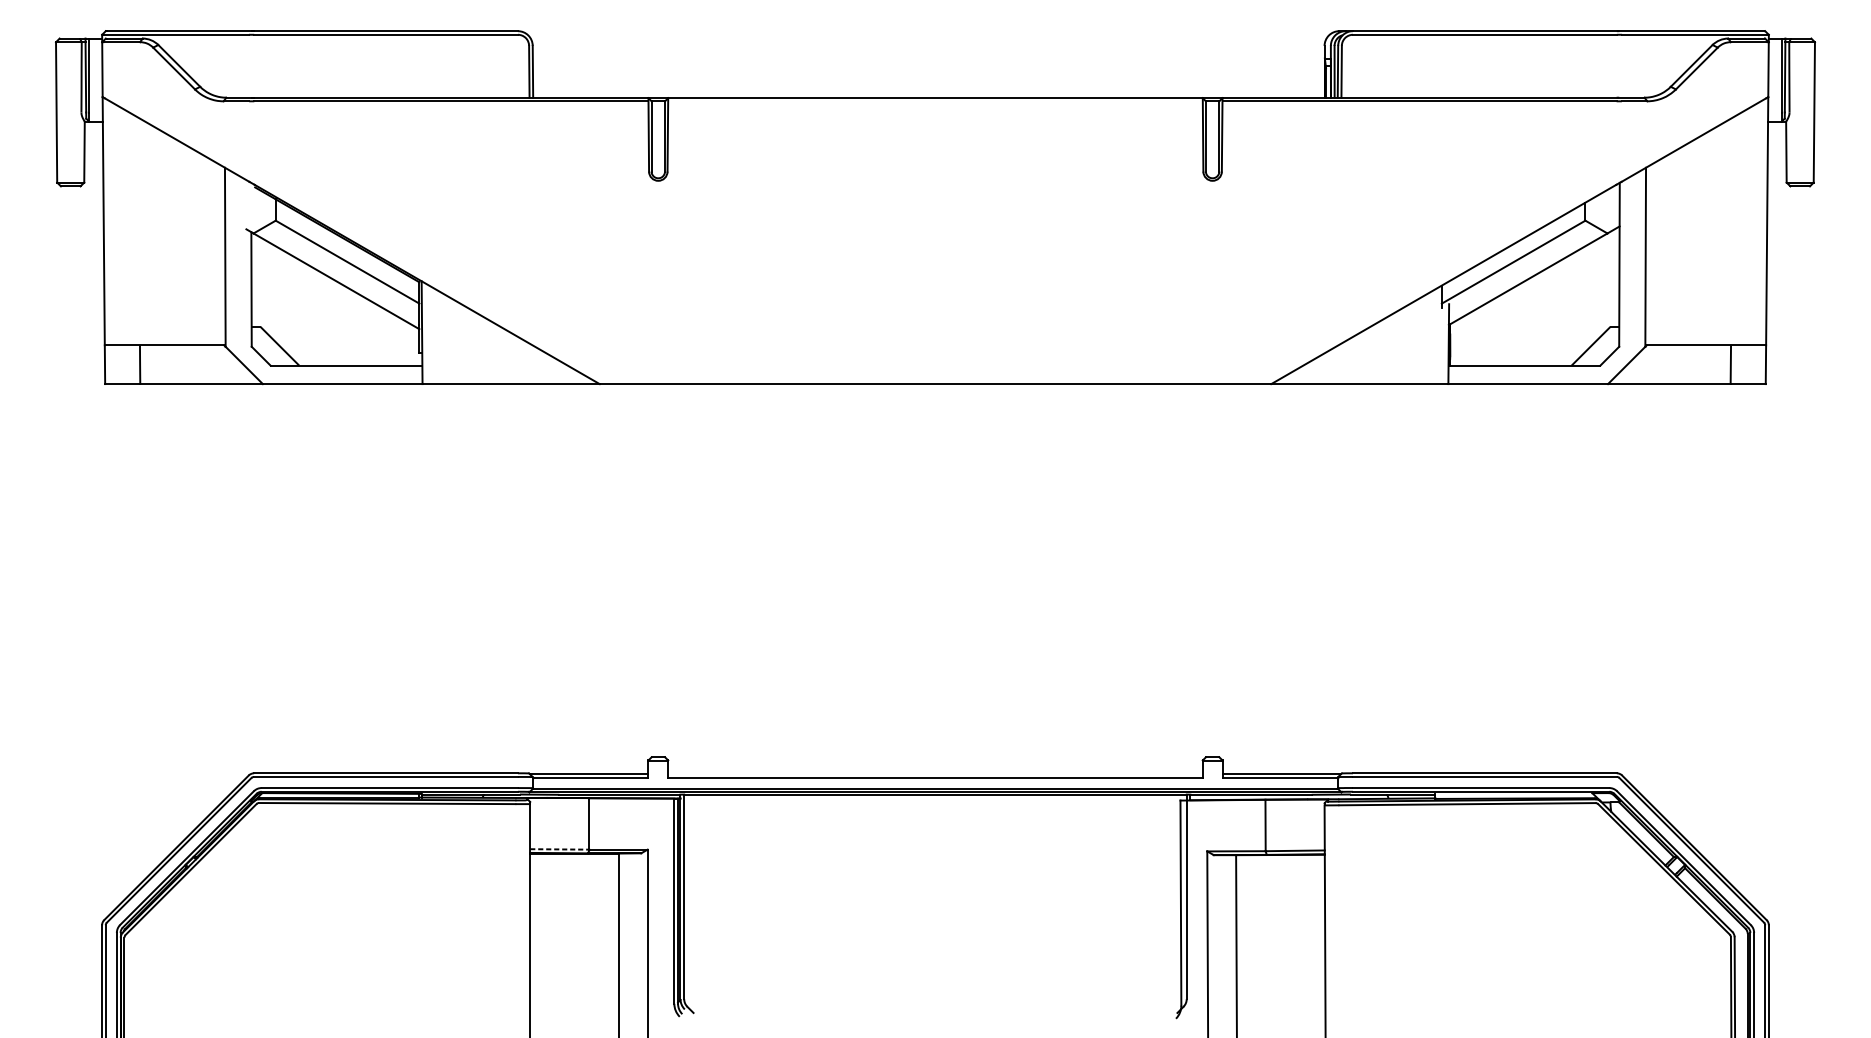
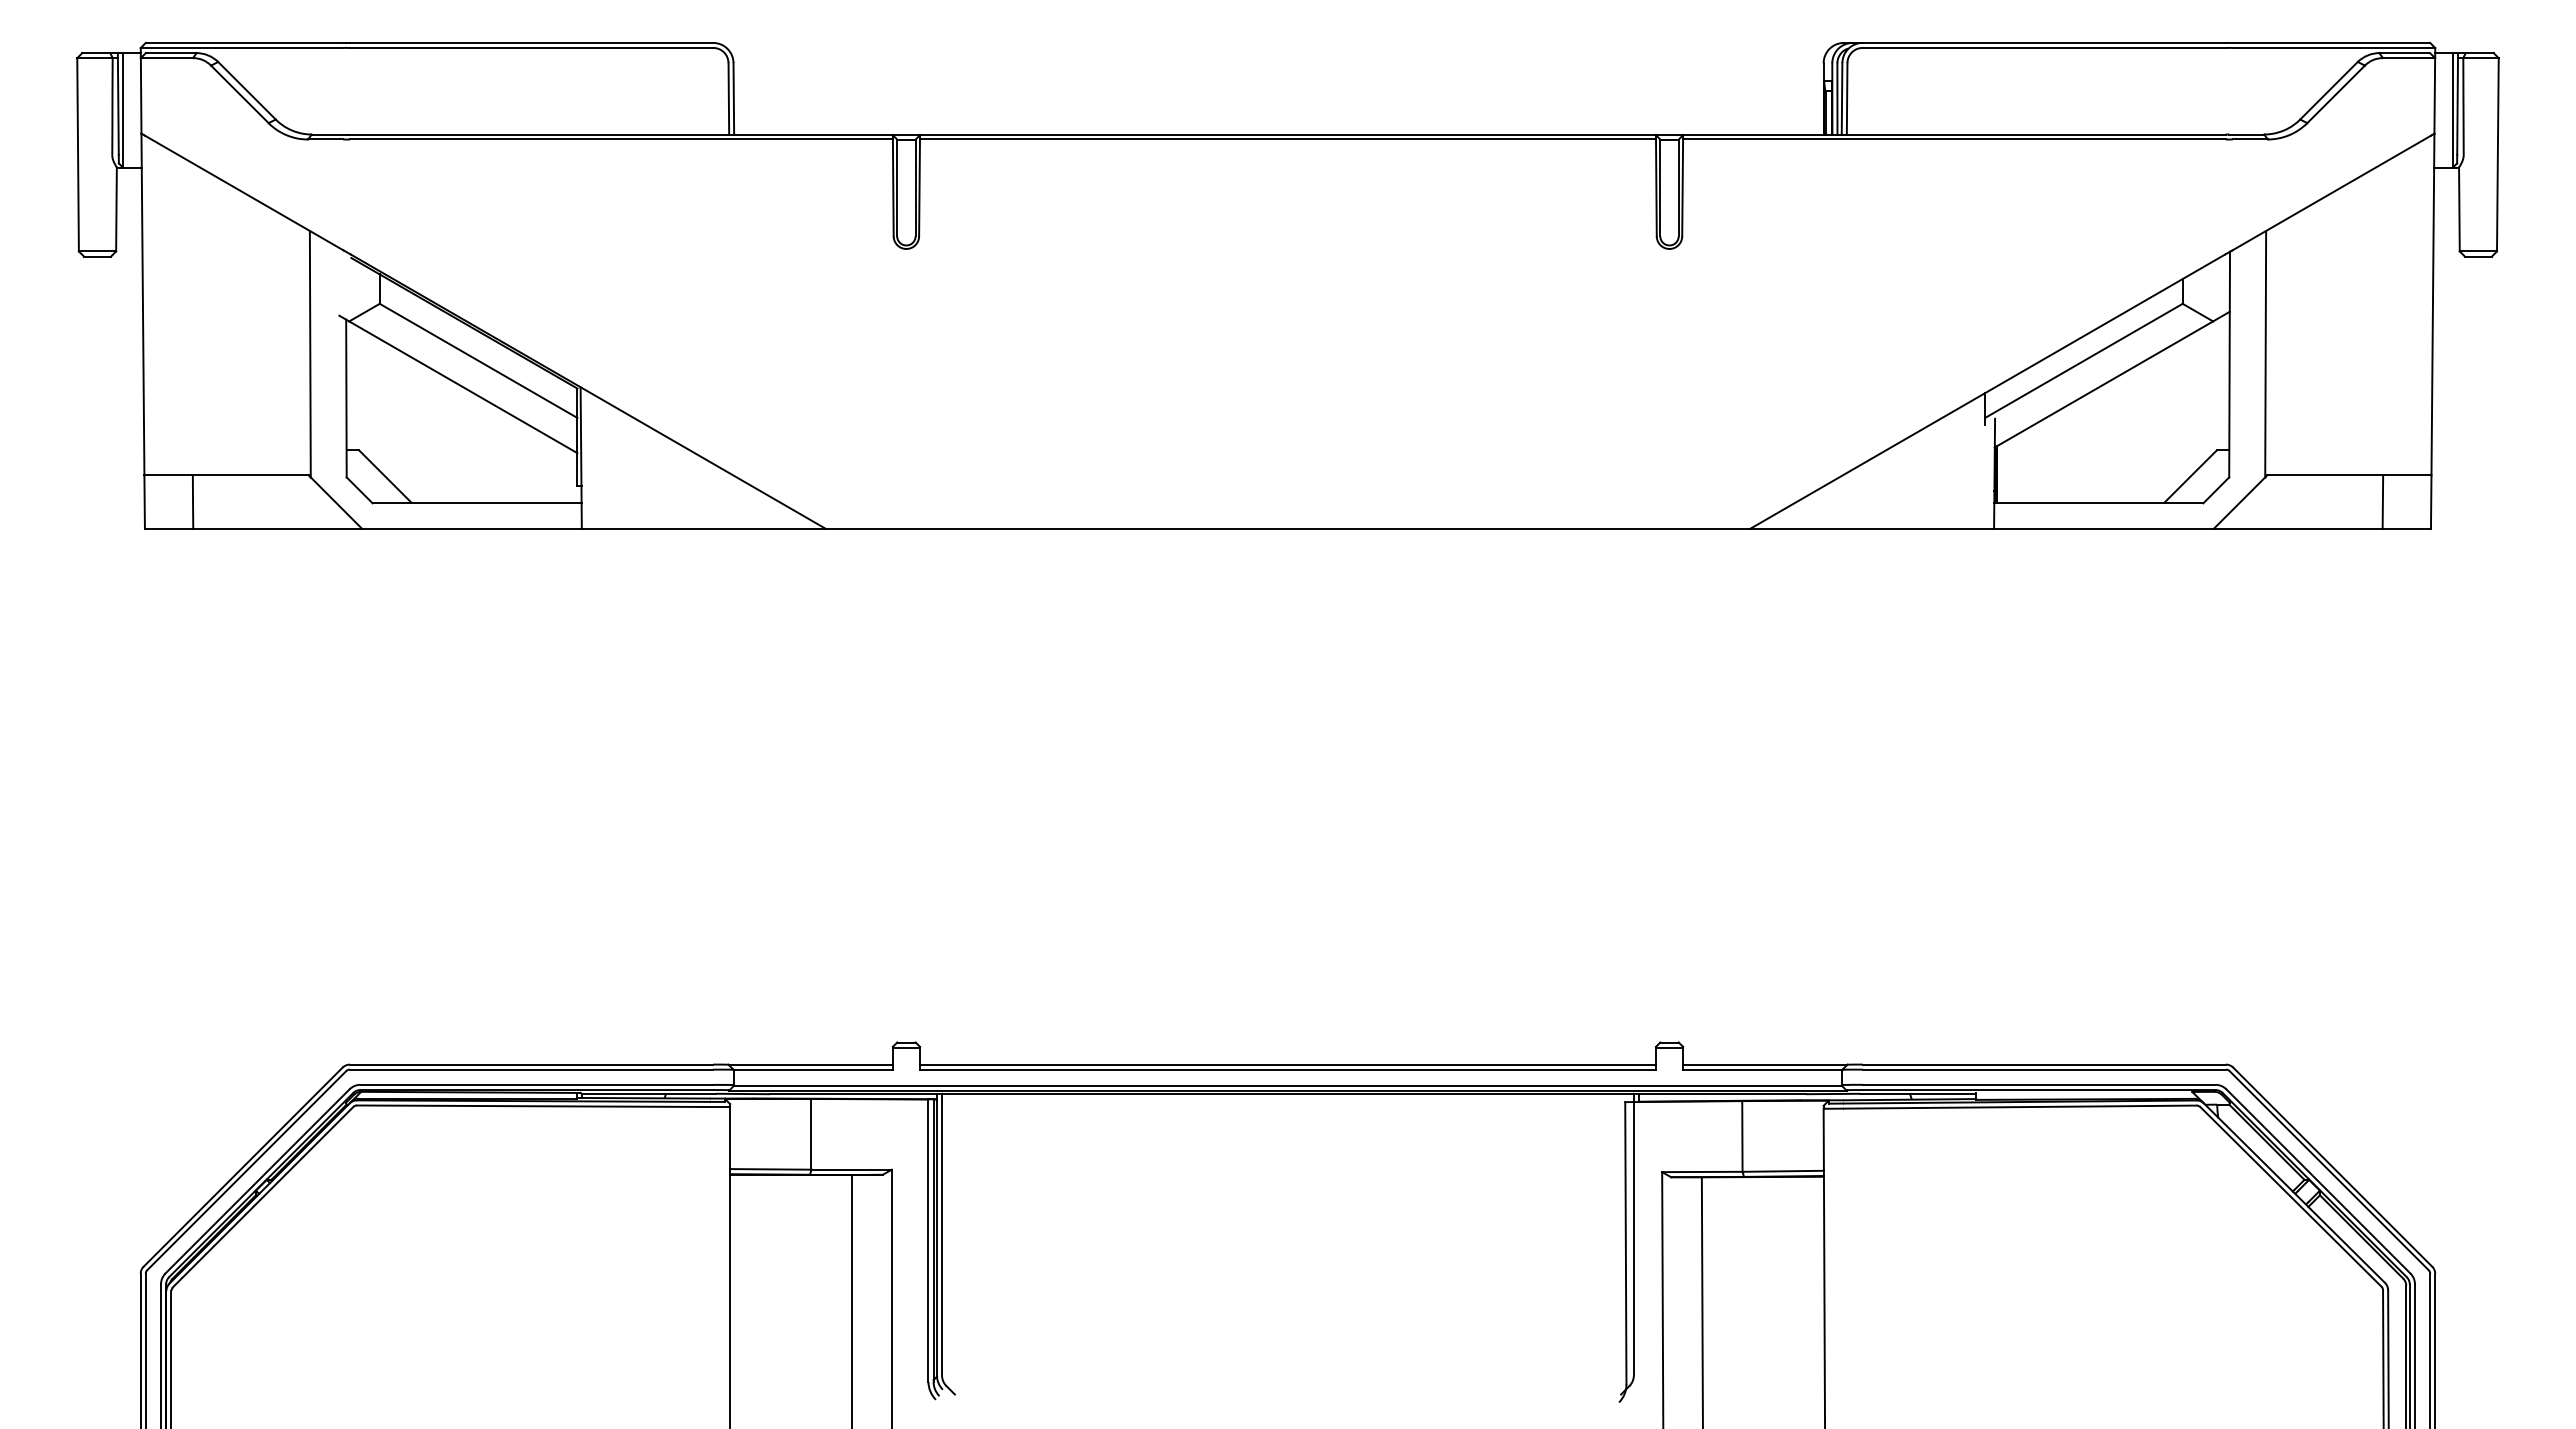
line: (935, 101) -> (1287, 139), added
line: (935, 773) -> (1287, 1065), added
line: (559, 849) -> (770, 1169), dashed -> solid

